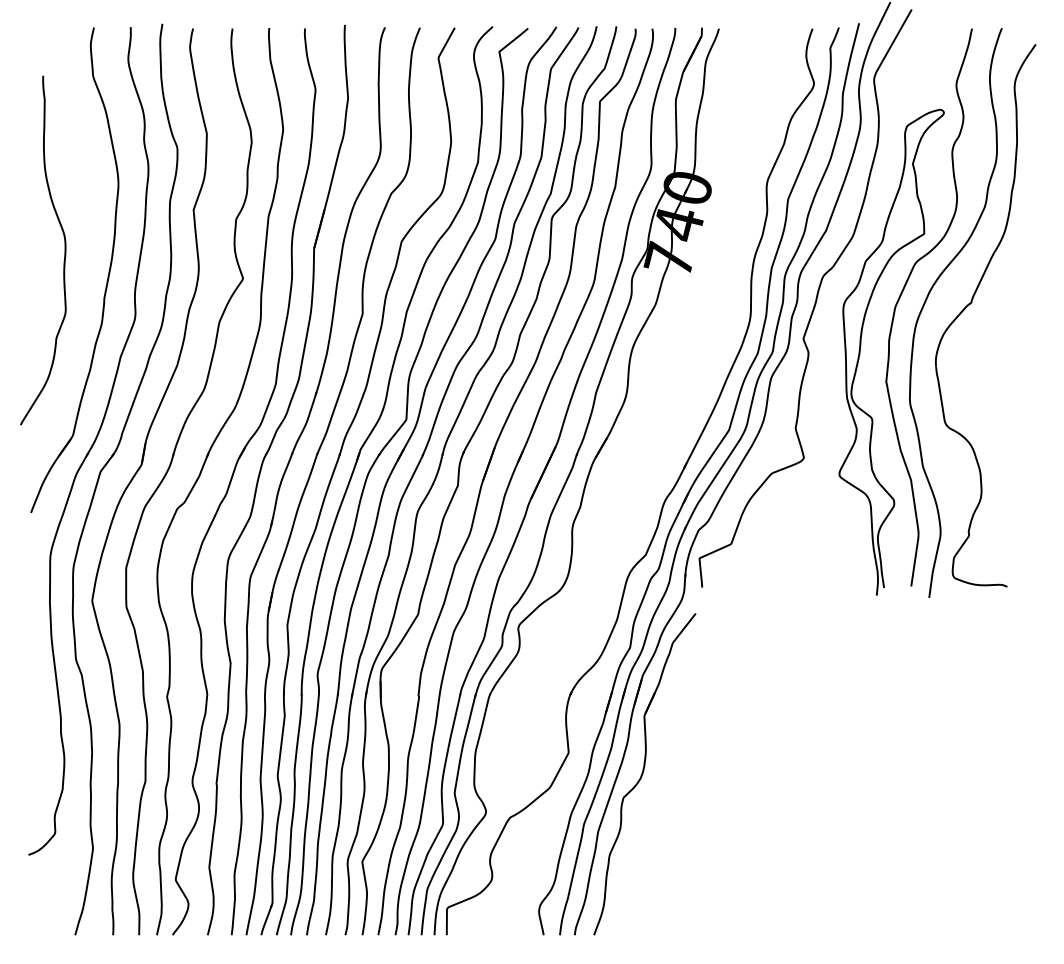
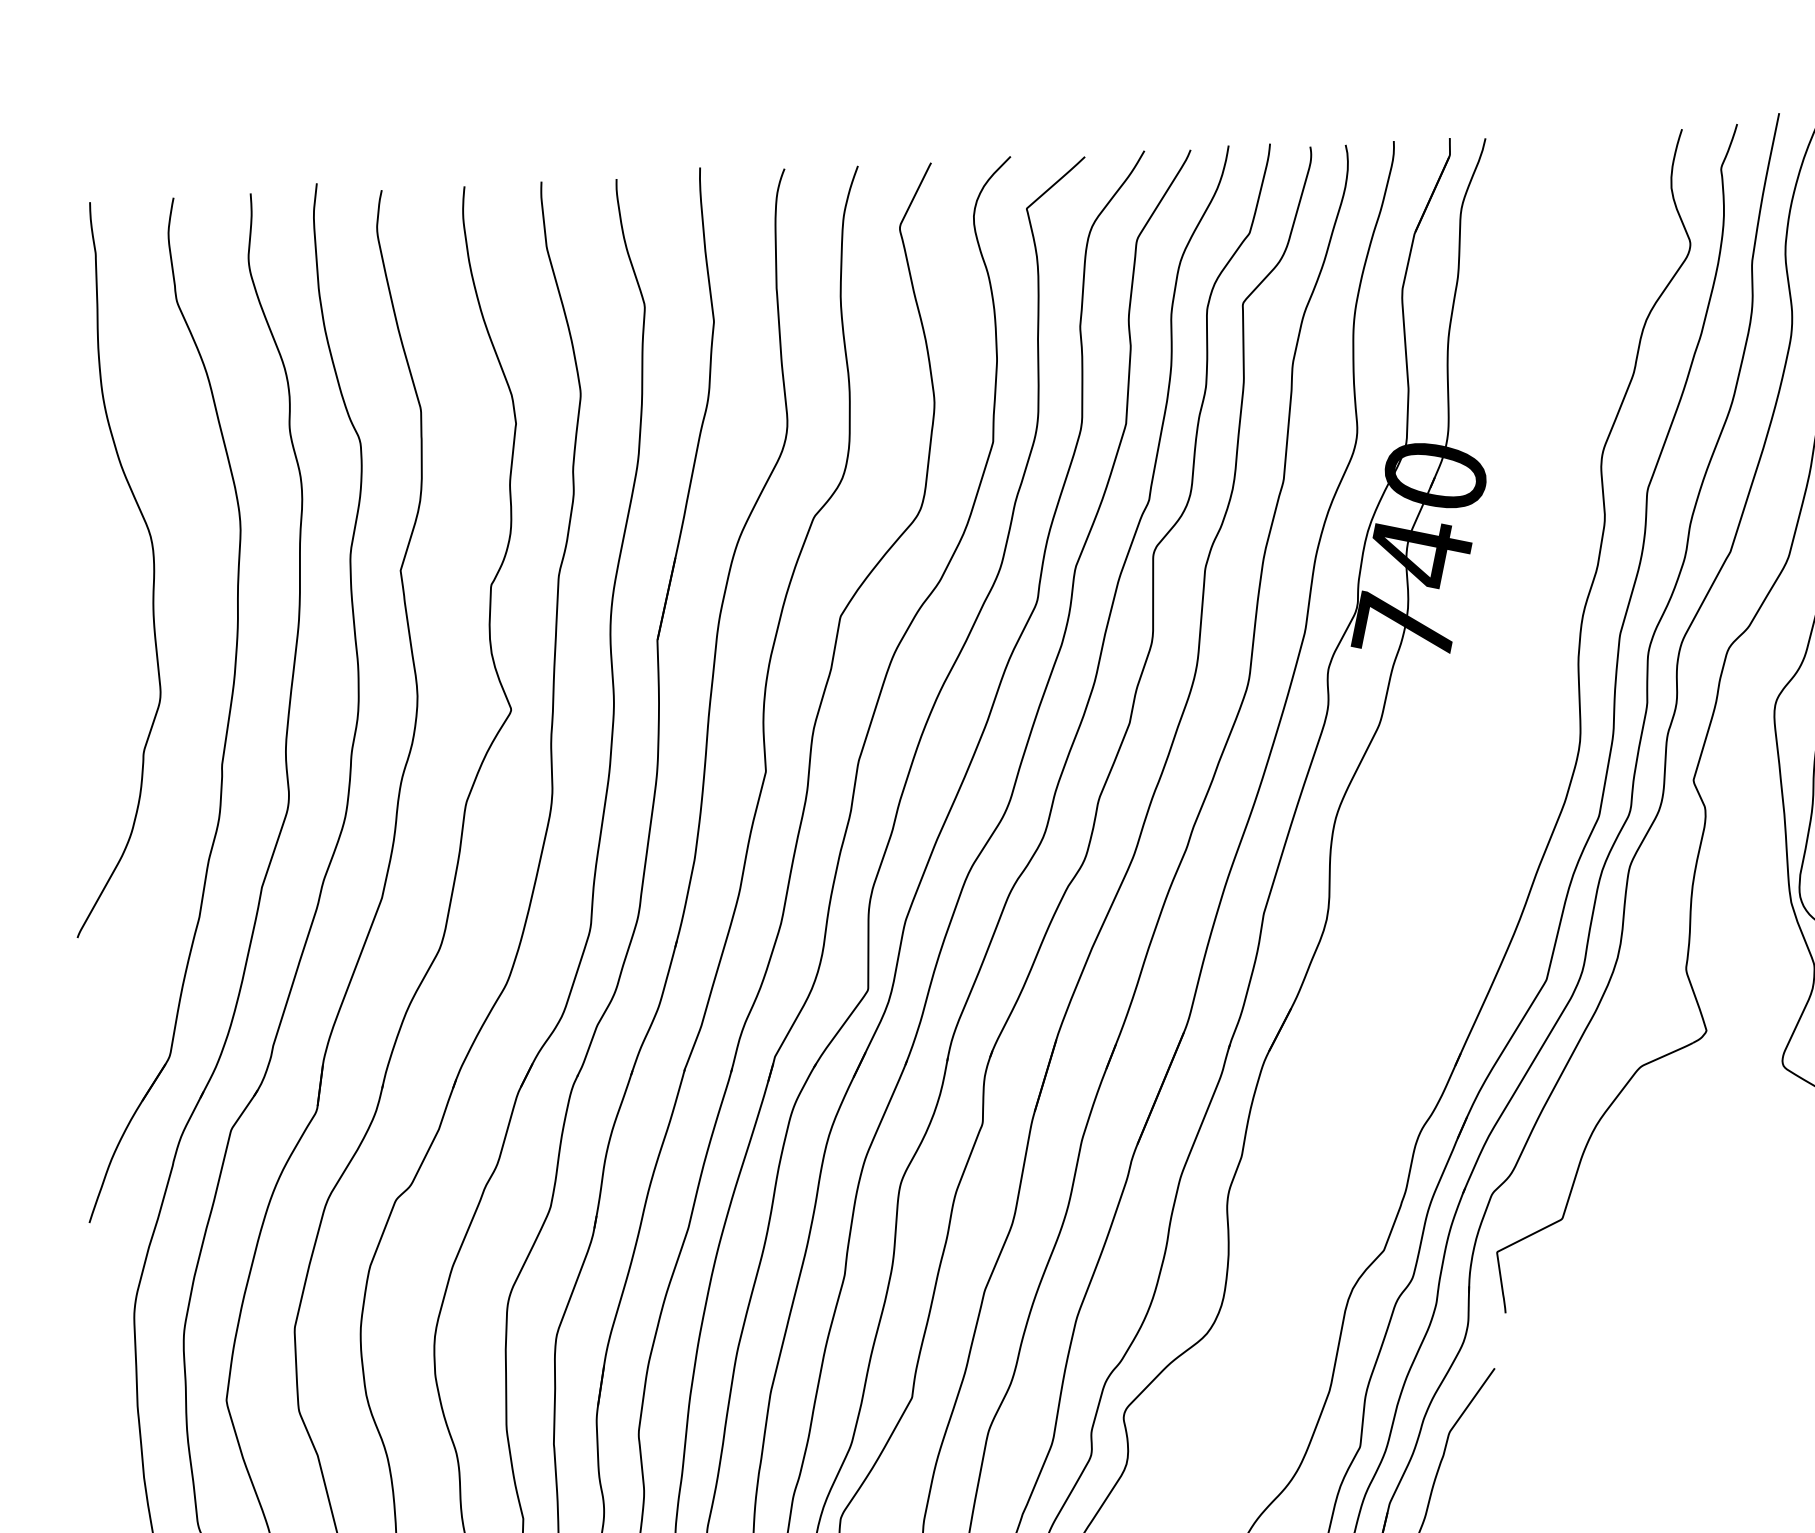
curve: (64, 250) -> (152, 566), moved

